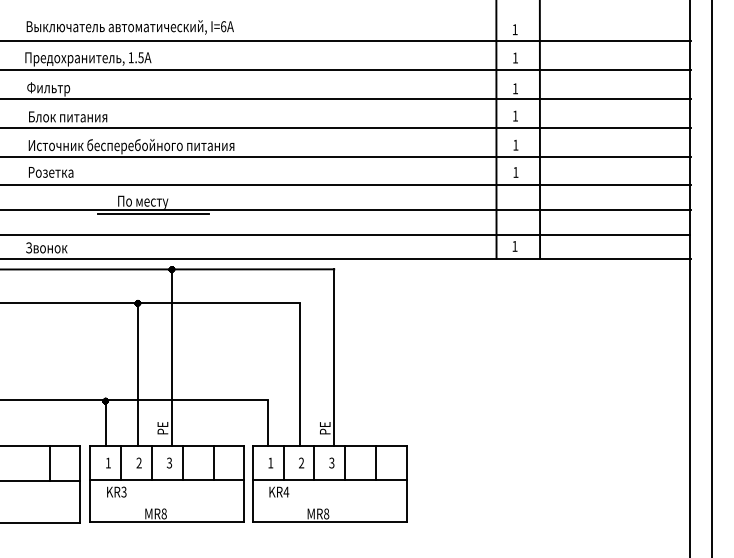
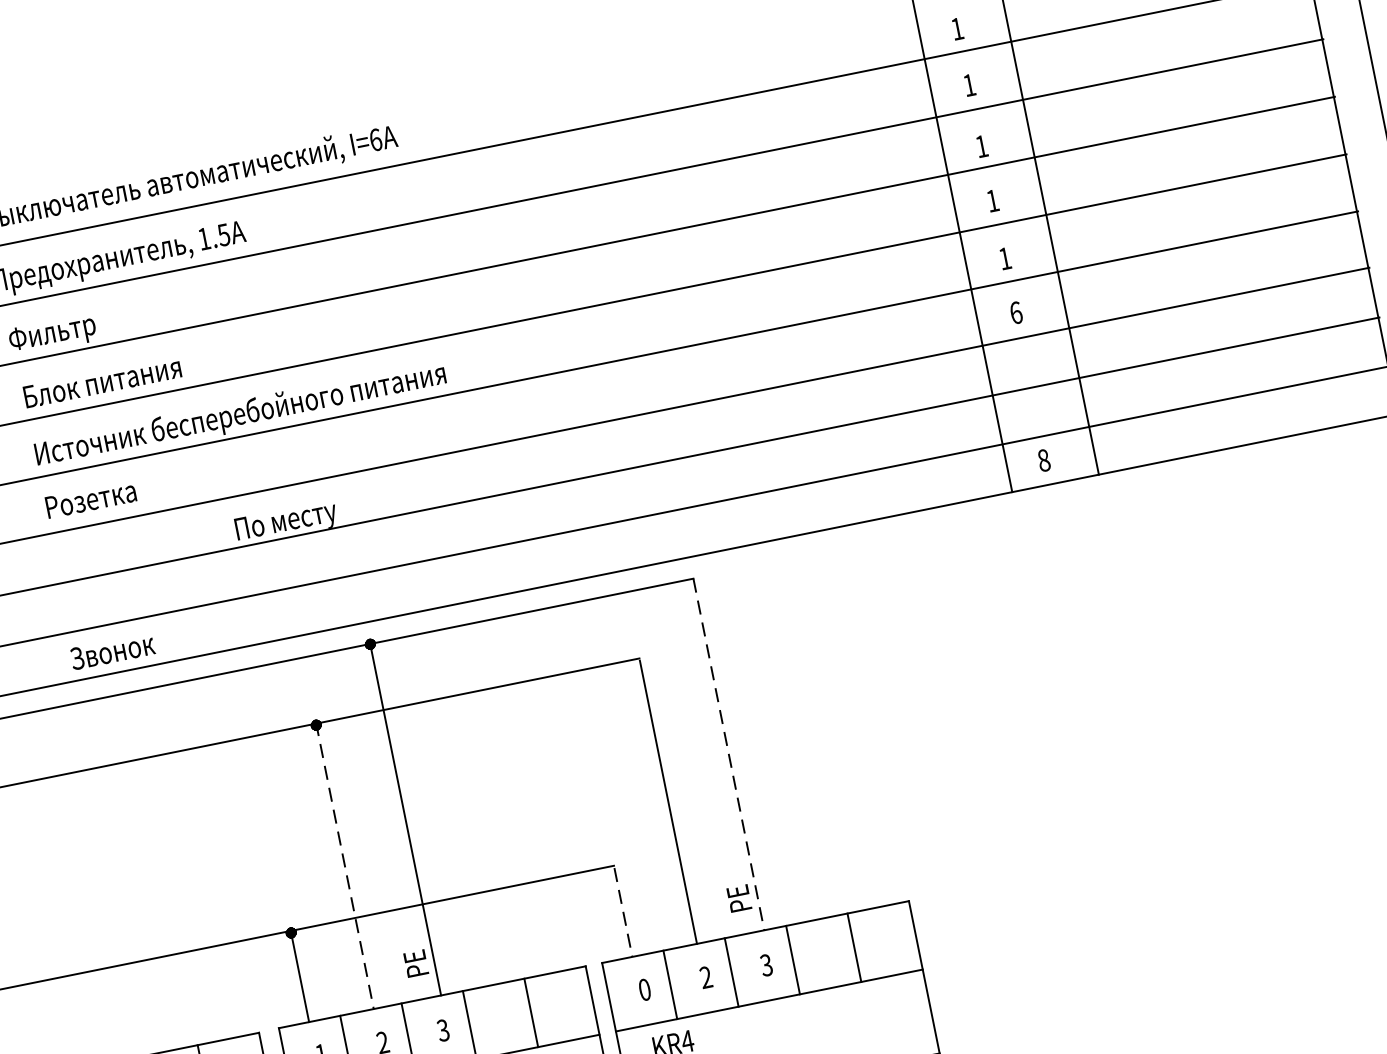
text: (515, 171) -> (1015, 311), 1 -> 6
line: (153, 214) -> (311, 542), removed
text: (514, 245) -> (1042, 458), 1 -> 8
line: (334, 358) -> (729, 756), solid -> dashed
line: (138, 374) -> (346, 866), solid -> dashed
line: (267, 424) -> (622, 914), solid -> dashed
text: (270, 462) -> (644, 988), 1 -> 0

